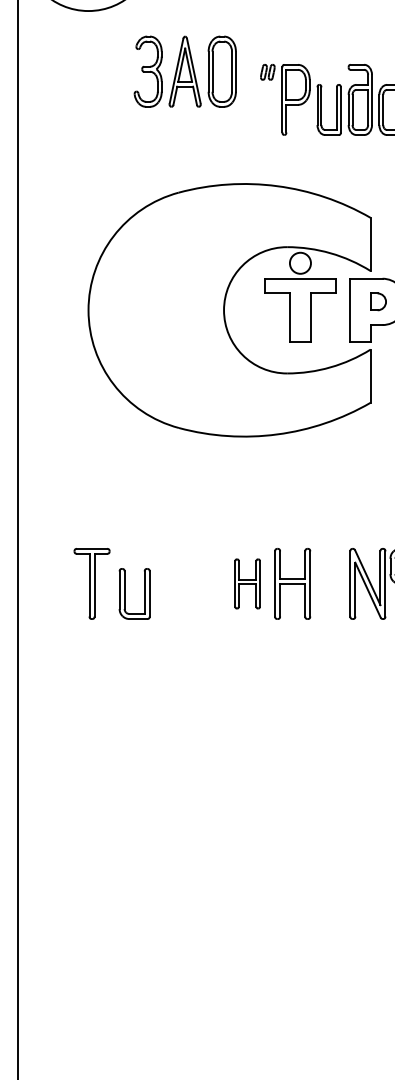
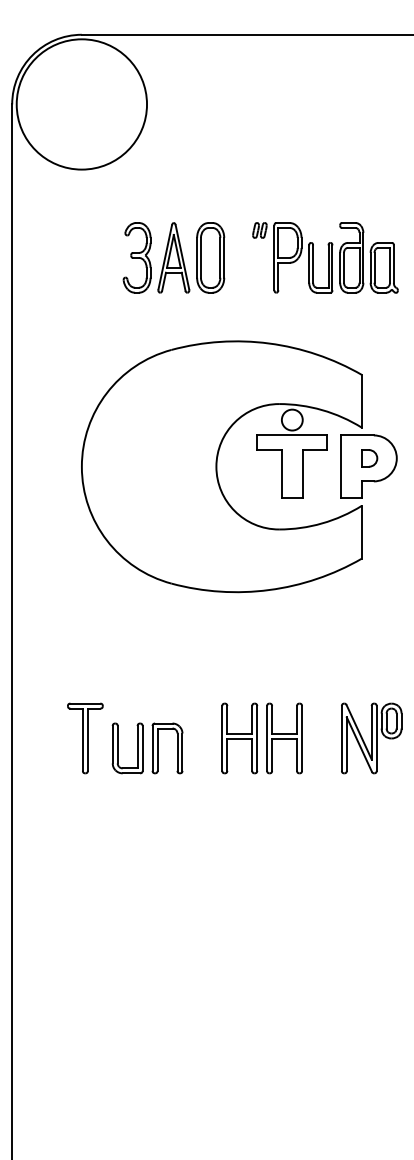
part: (184, 71) -> (173, 257), moved
part: (247, 583) -> (239, 738), size x1.43
part: (165, 594) -> (158, 748), added

